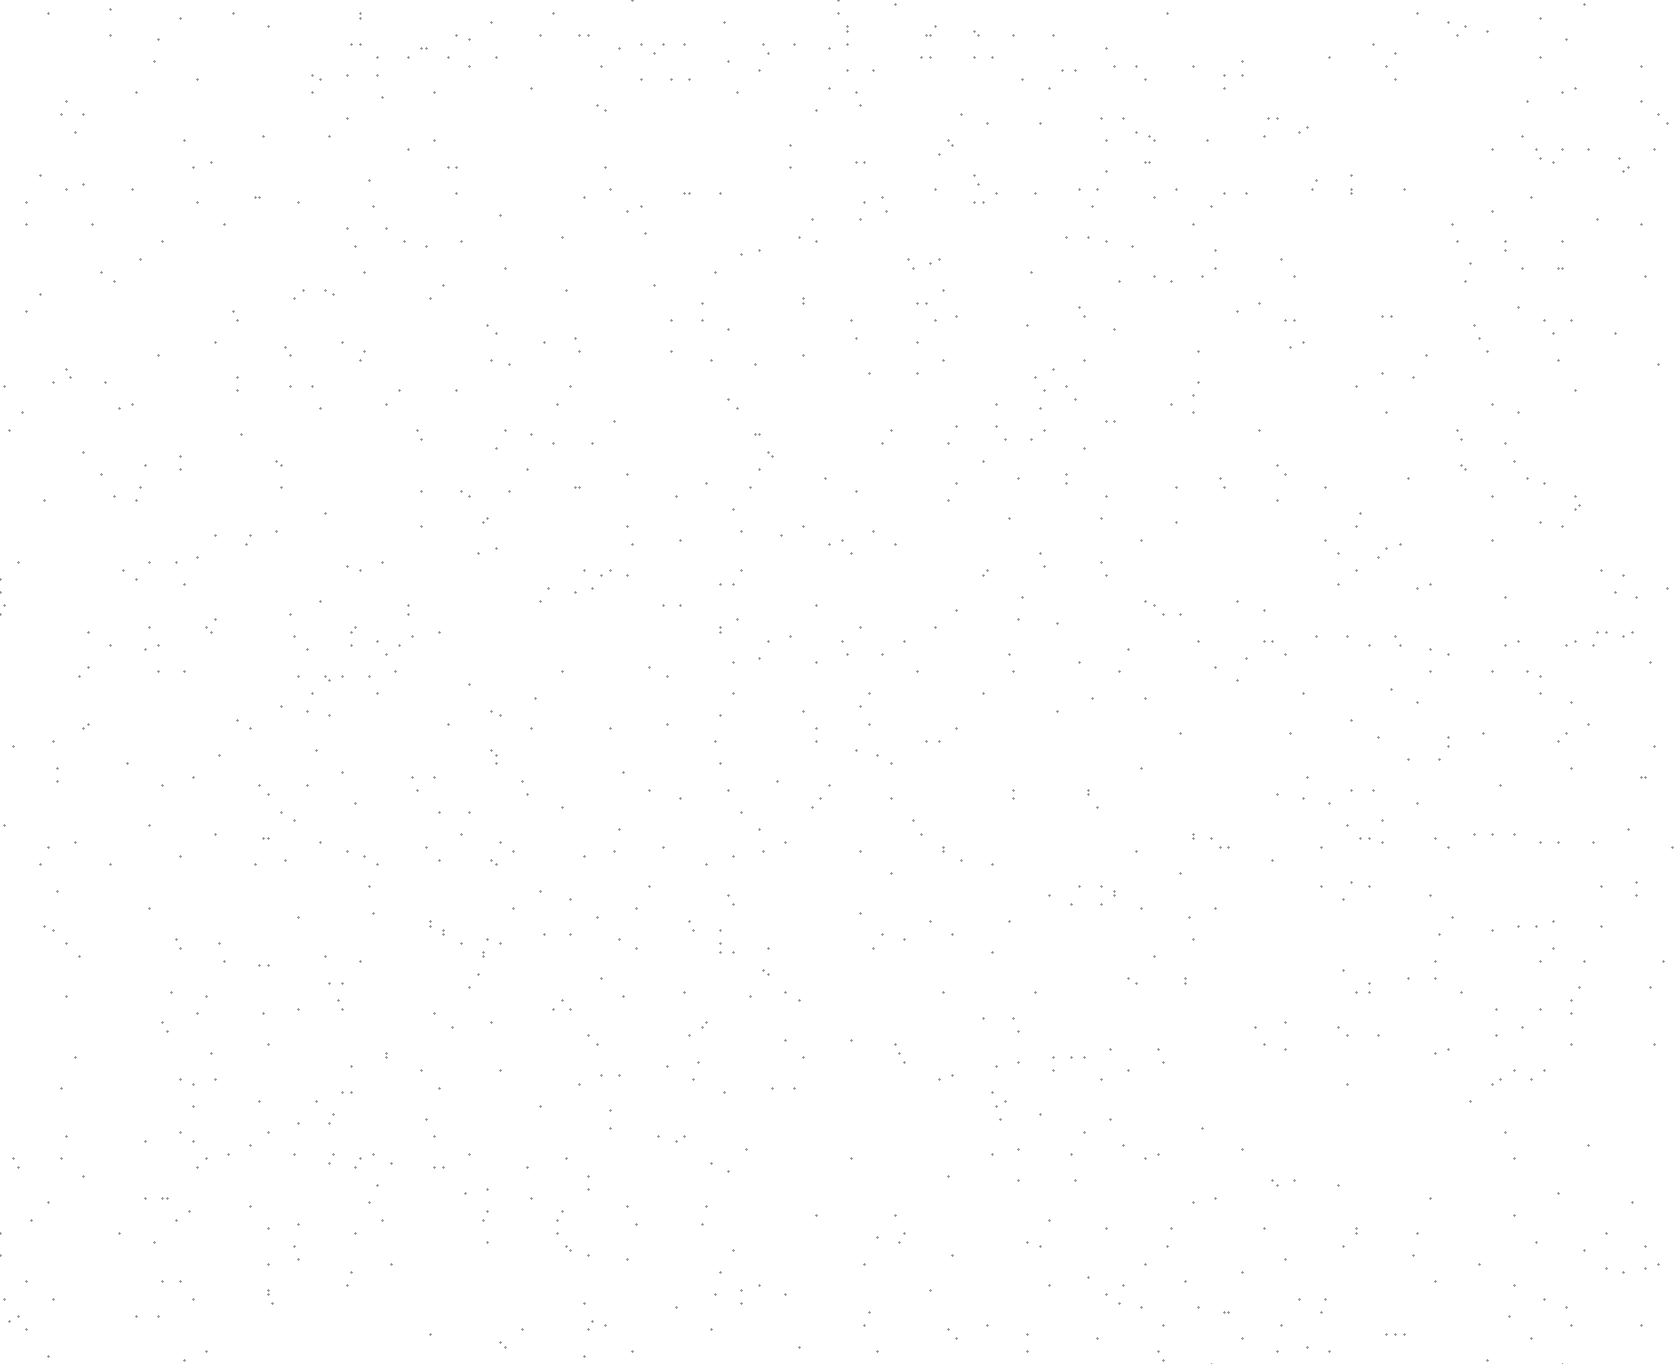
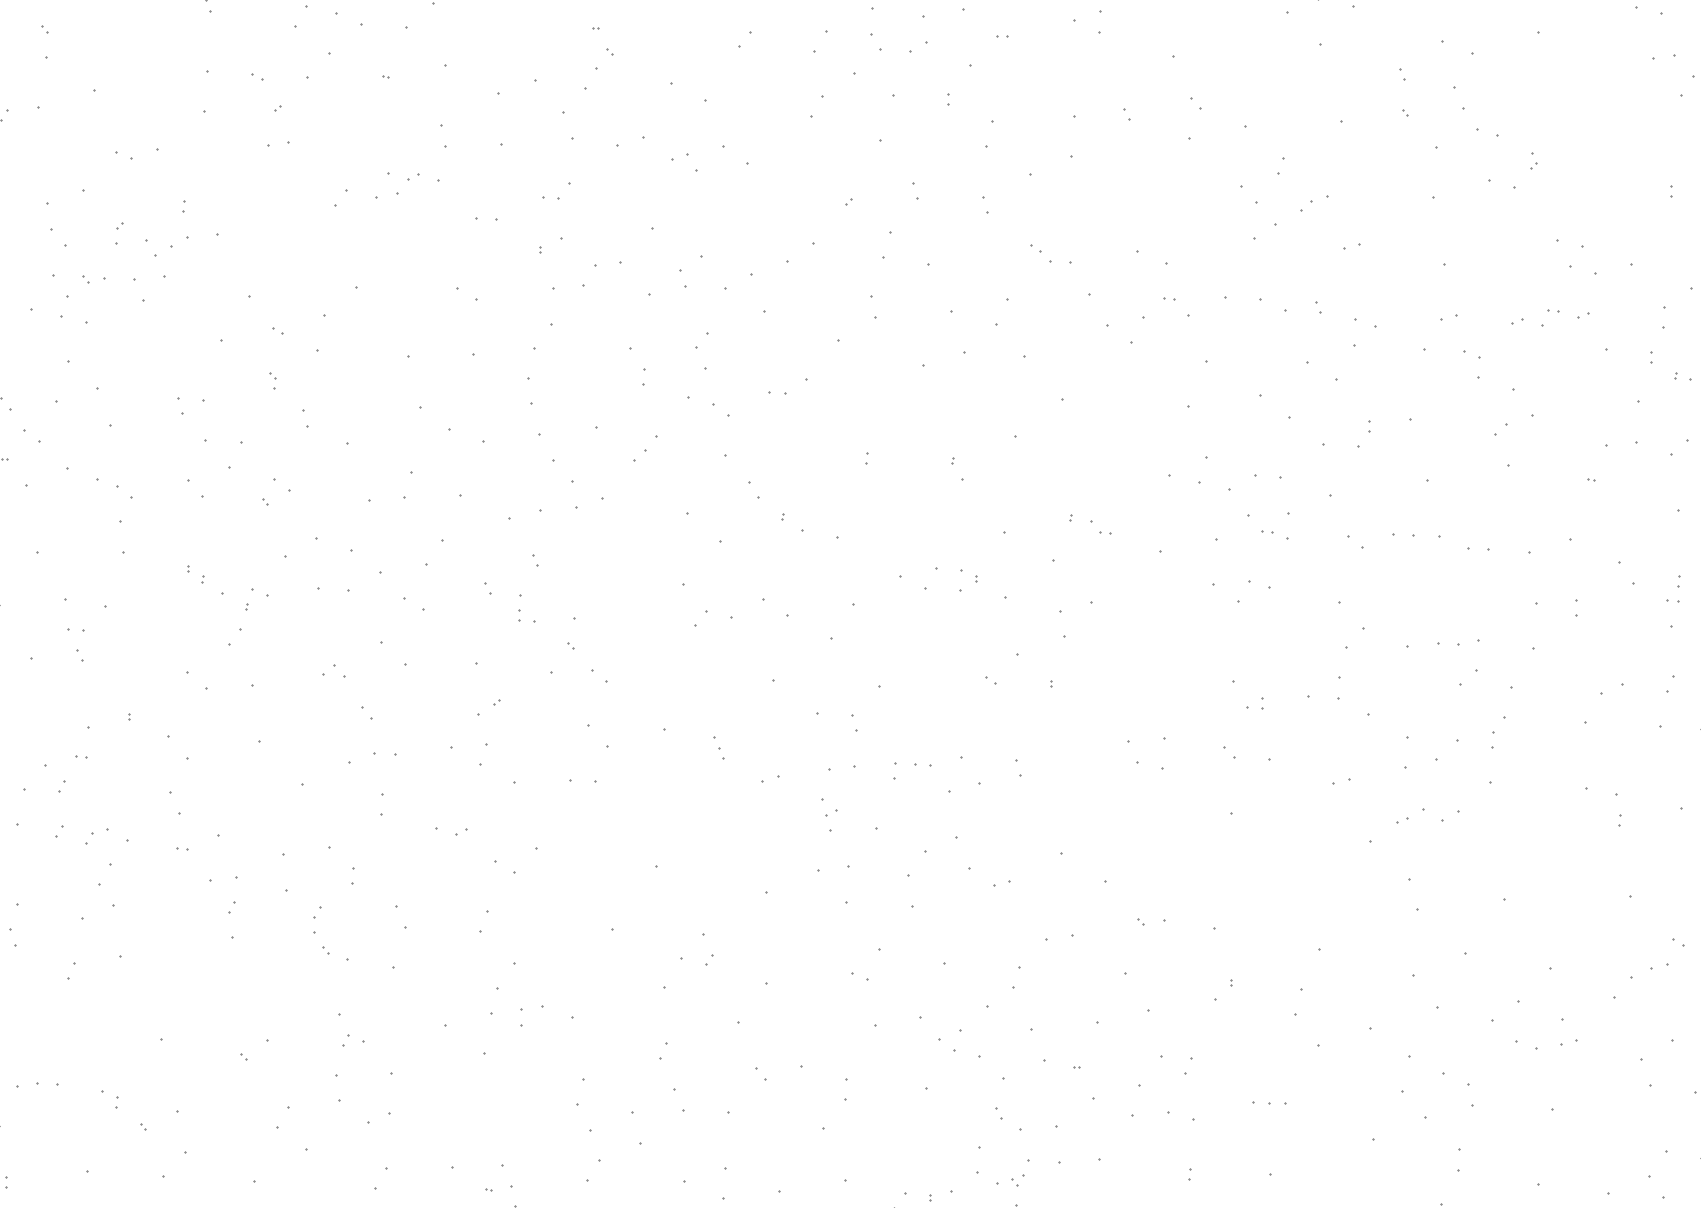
part: (1395, 1334) -> (1269, 1104), size x1.6

